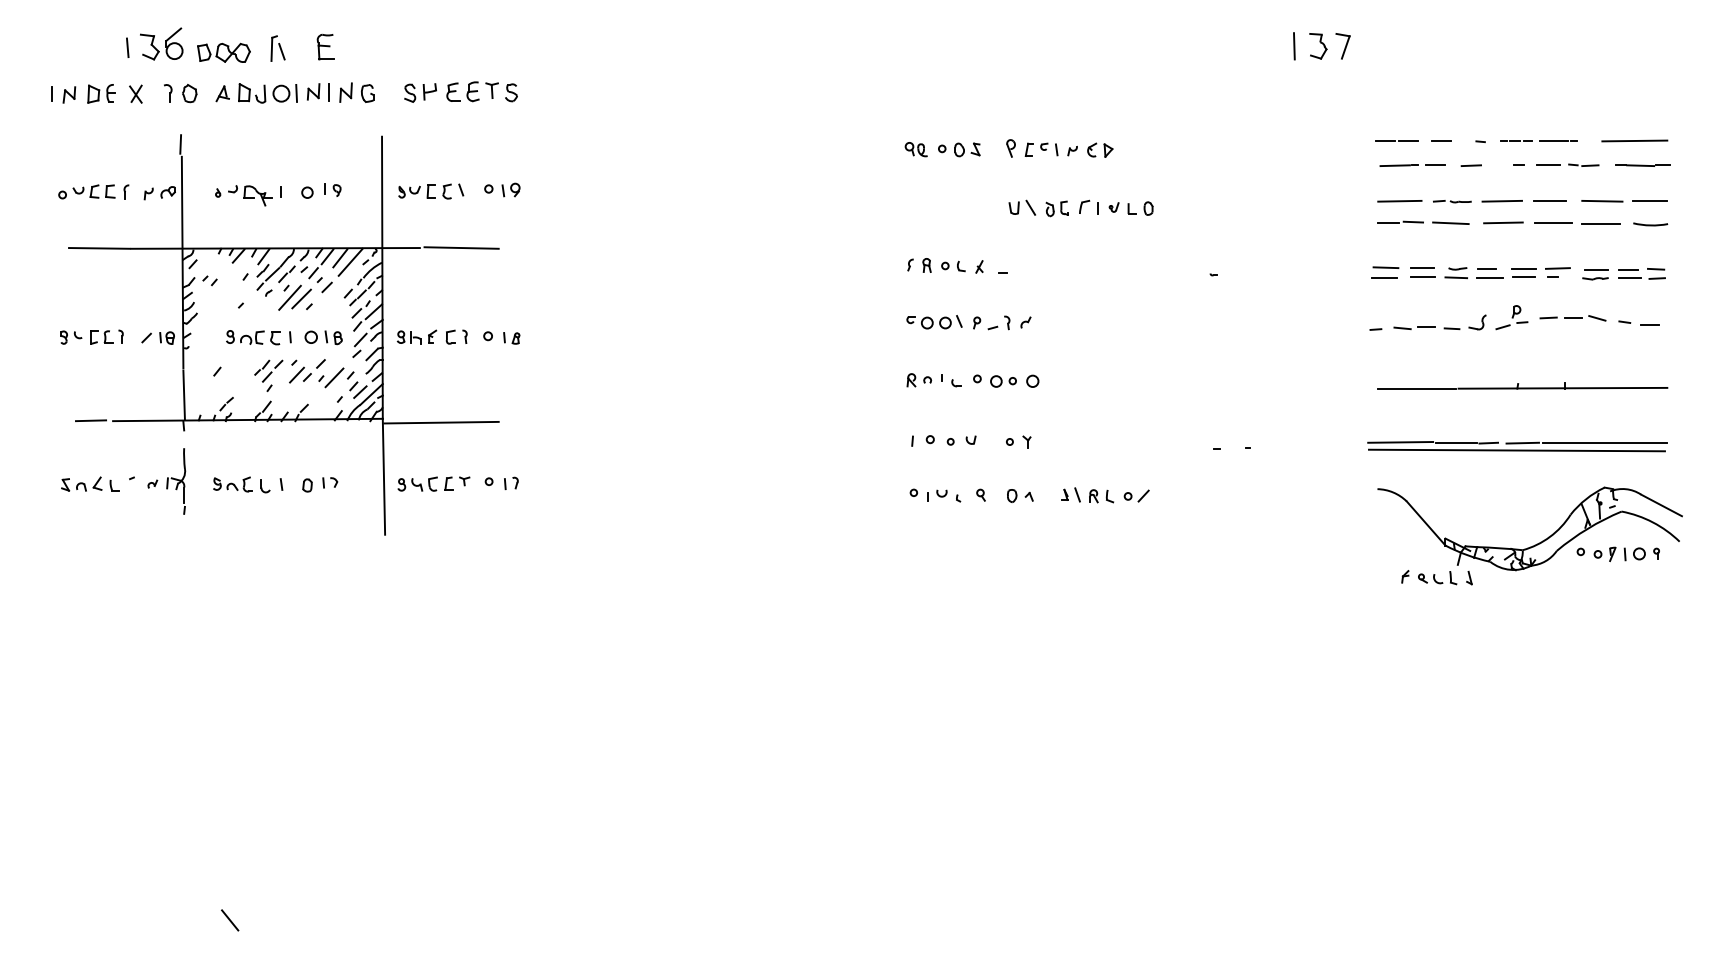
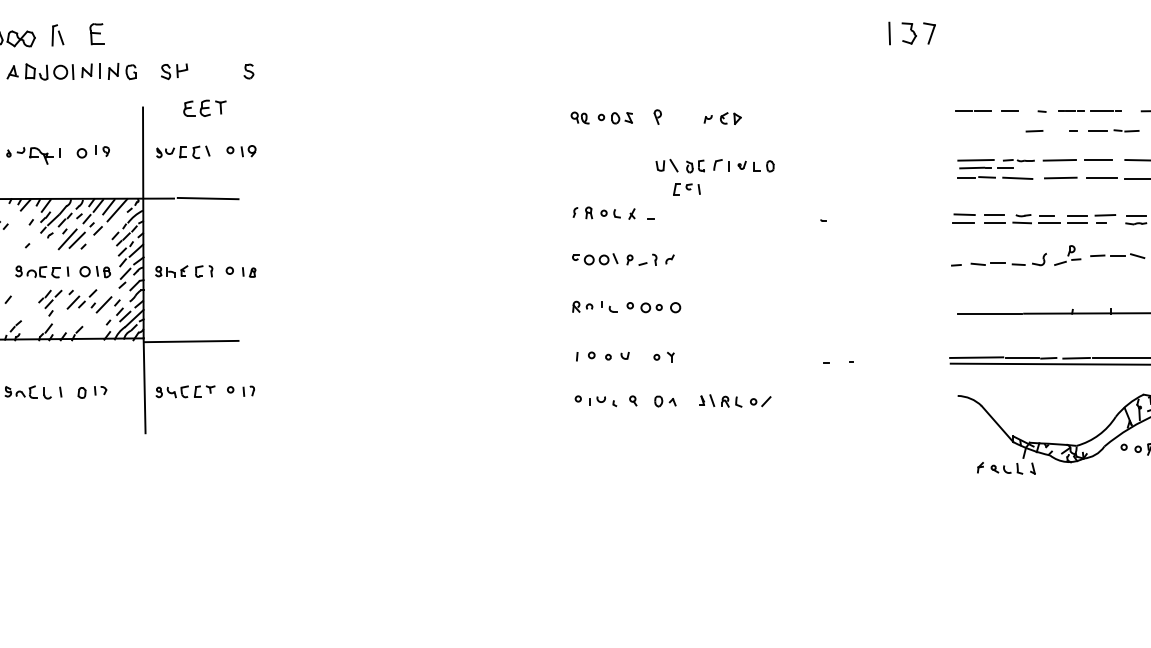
part: (472, 91) -> (204, 108), moved
part: (1041, 149) -> (686, 189), moved
line: (1412, 165) -> (986, 167), moved

